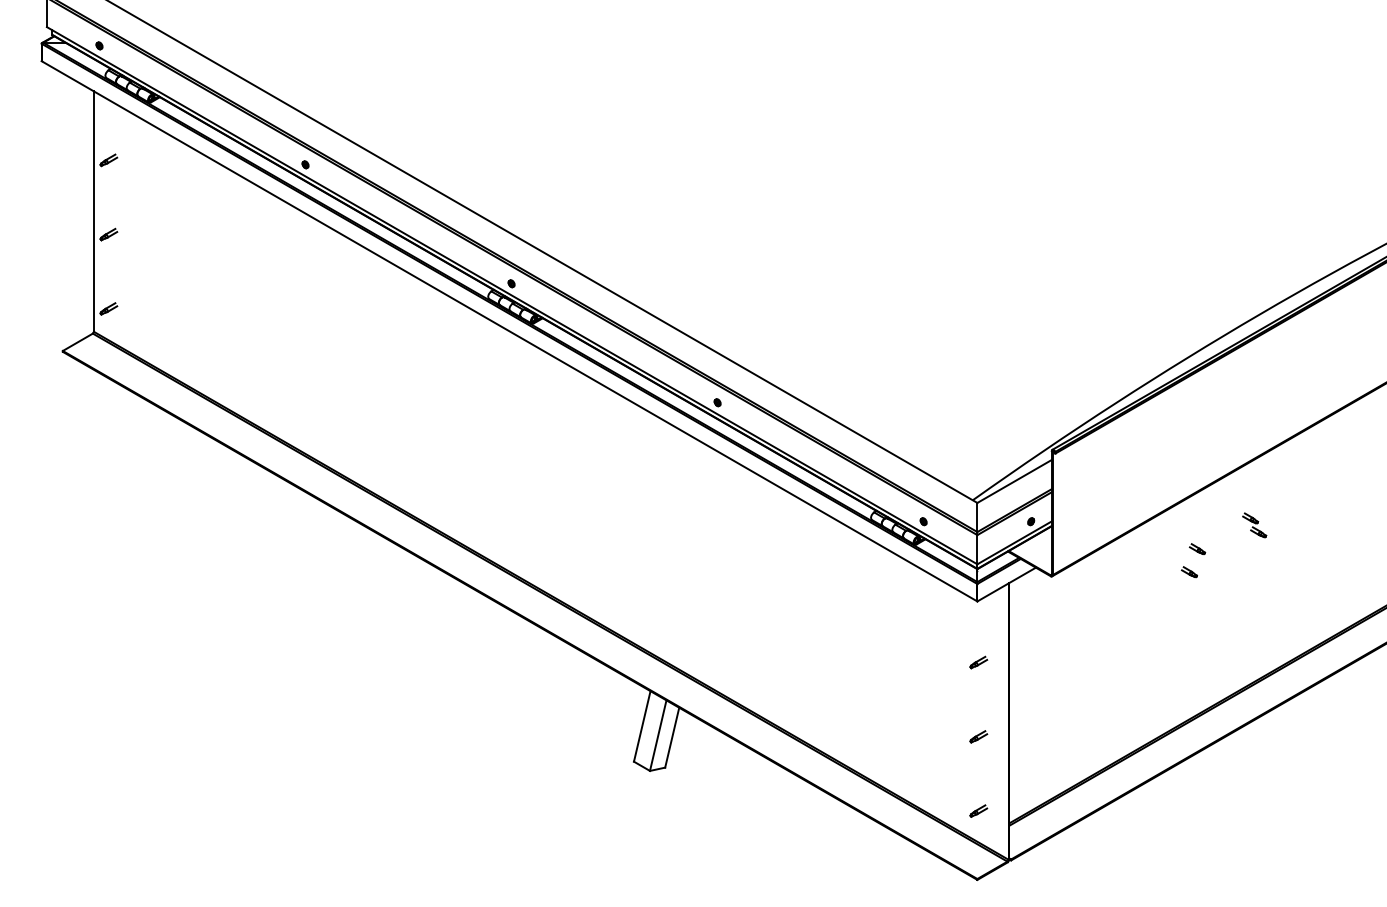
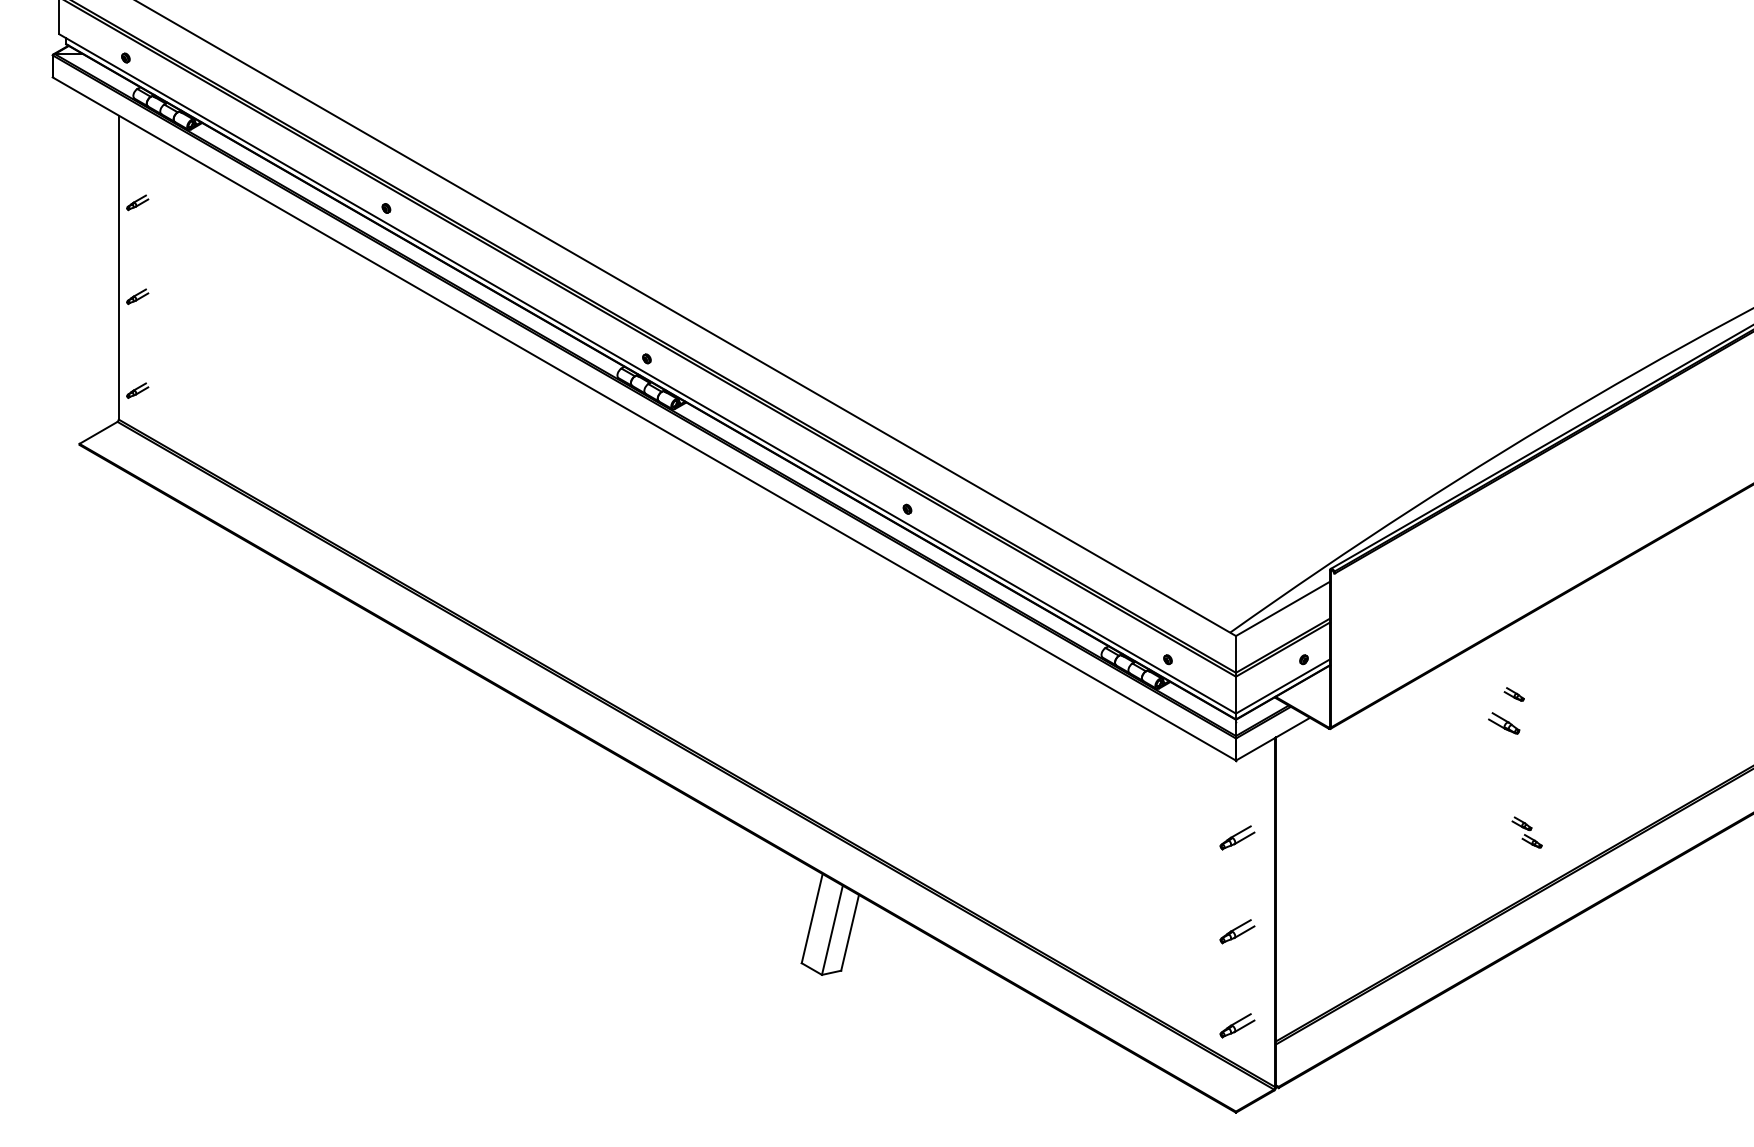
part: (1254, 525) -> (1526, 832), moved
part: (1189, 572) -> (1504, 723), size x1.6
part: (978, 662) -> (1237, 837), size x1.6
part: (978, 736) -> (1237, 931), size x1.6
part: (978, 810) -> (1237, 1024), size x1.6

